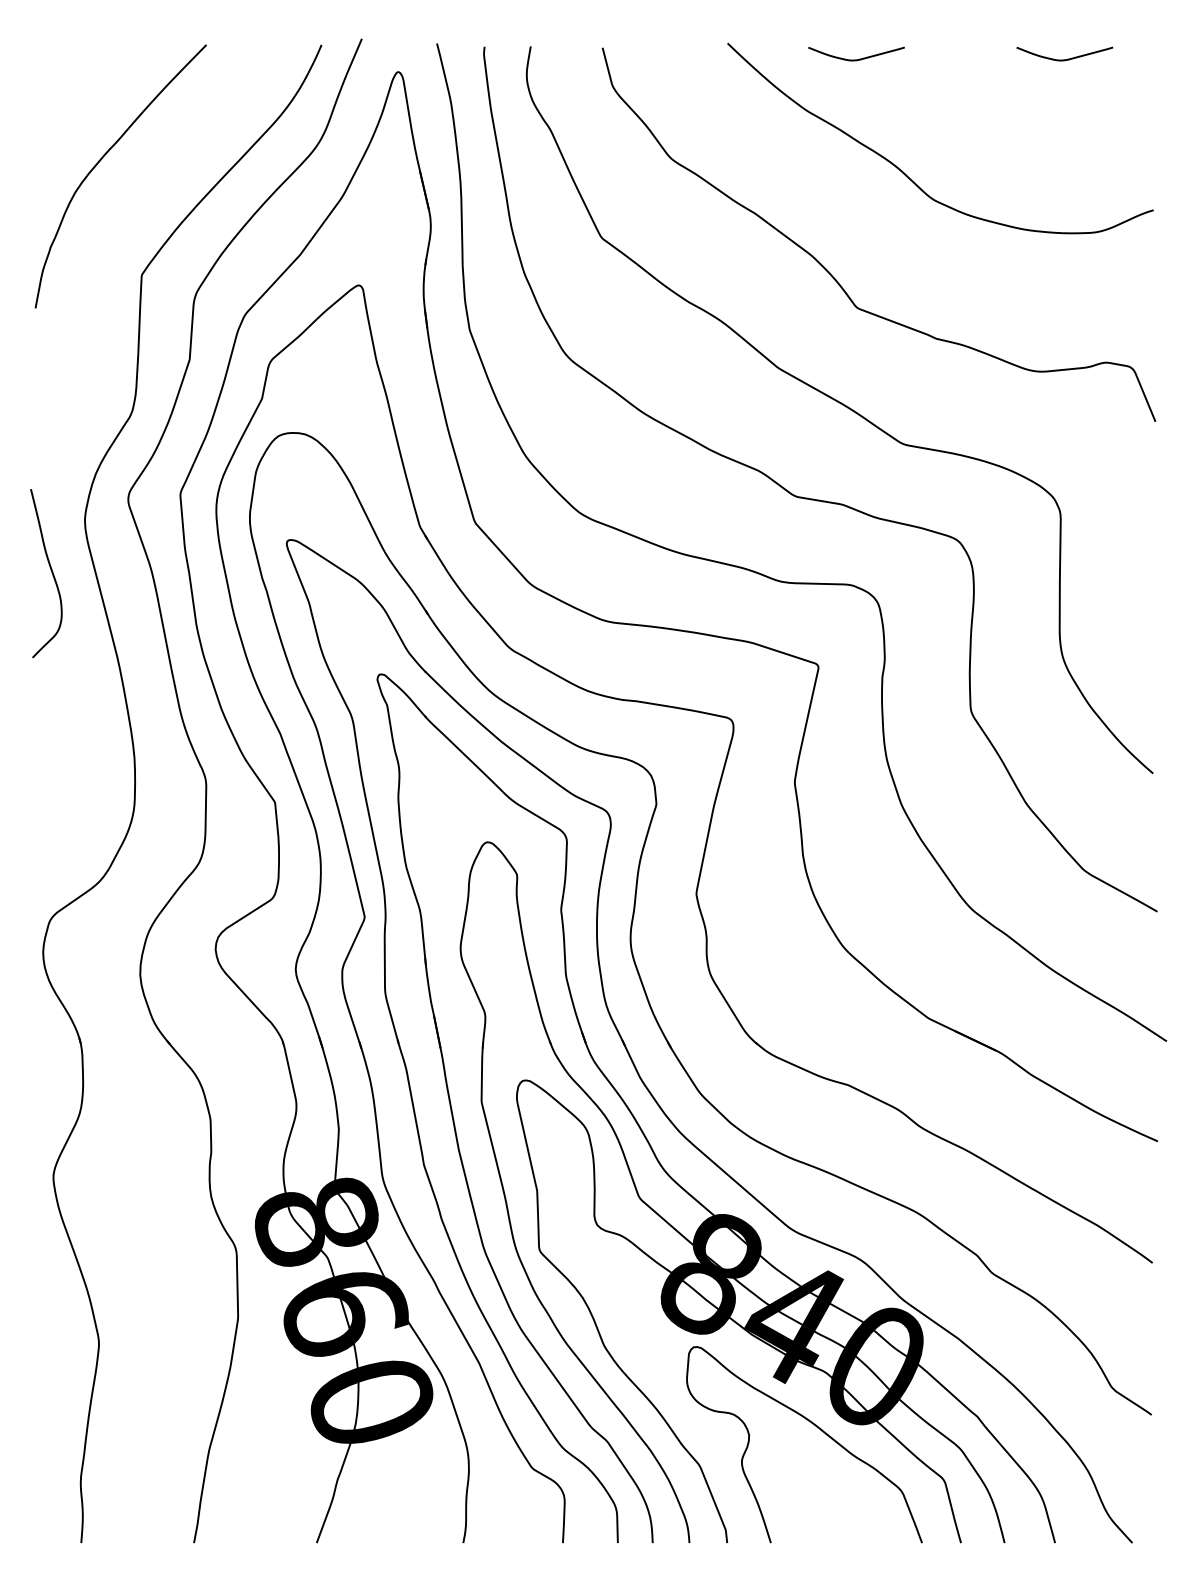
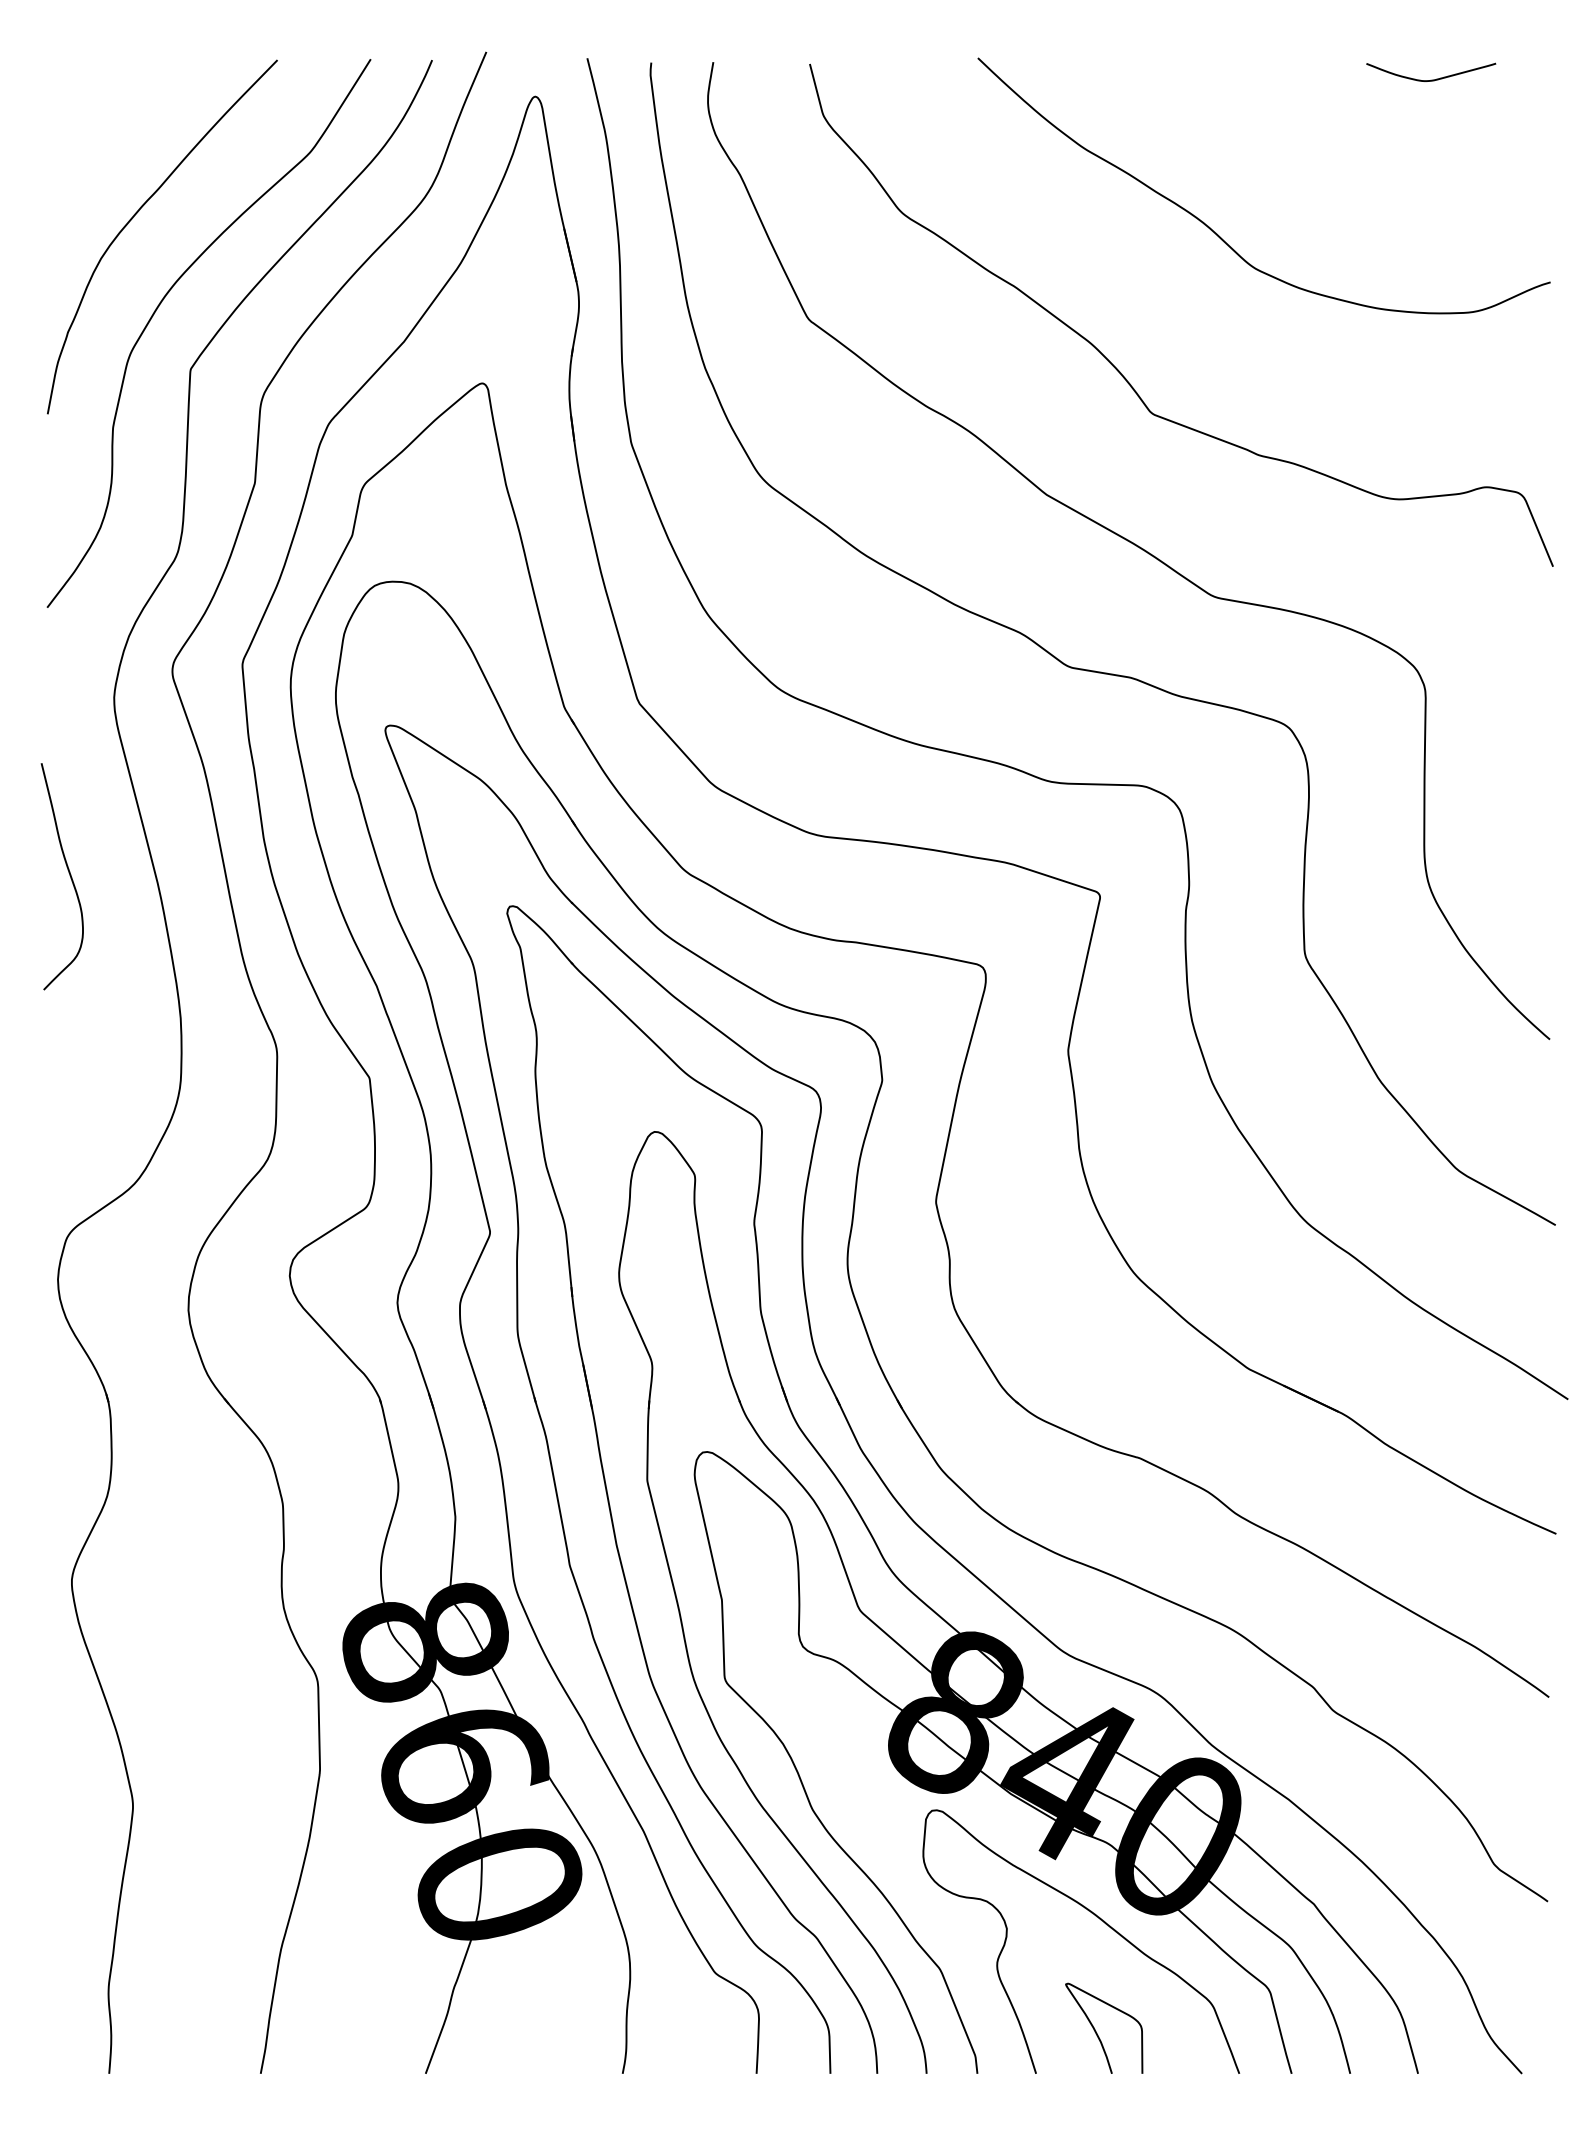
curve: (856, 59) -> (1151, 79), removed
curve: (120, 225) -> (161, 303), added
curve: (50, 571) -> (68, 873), moved
curve: (815, 1511) -> (1096, 2031), added

